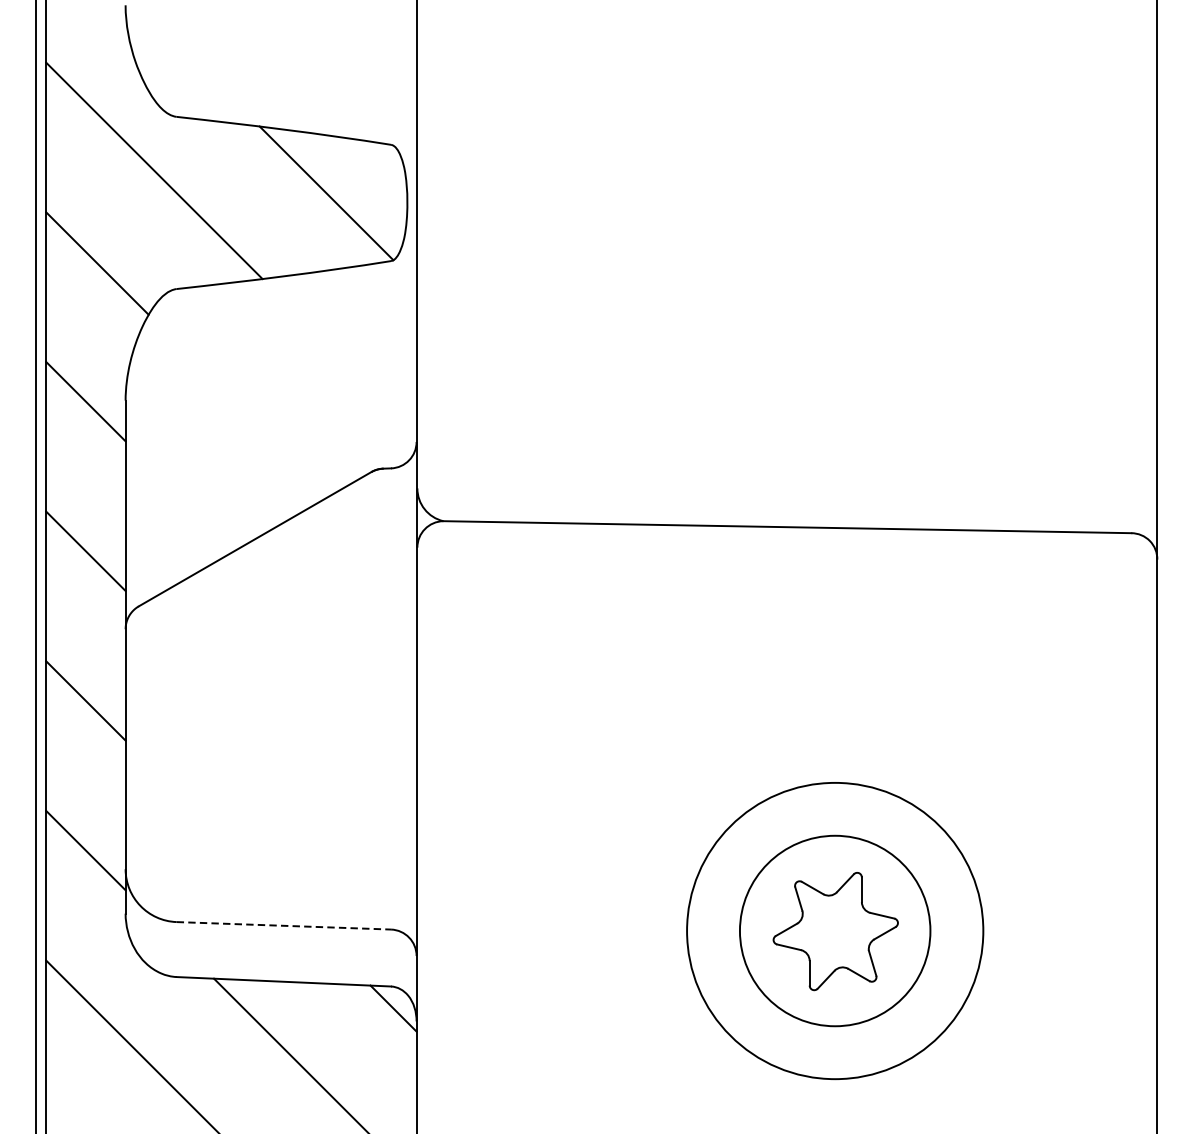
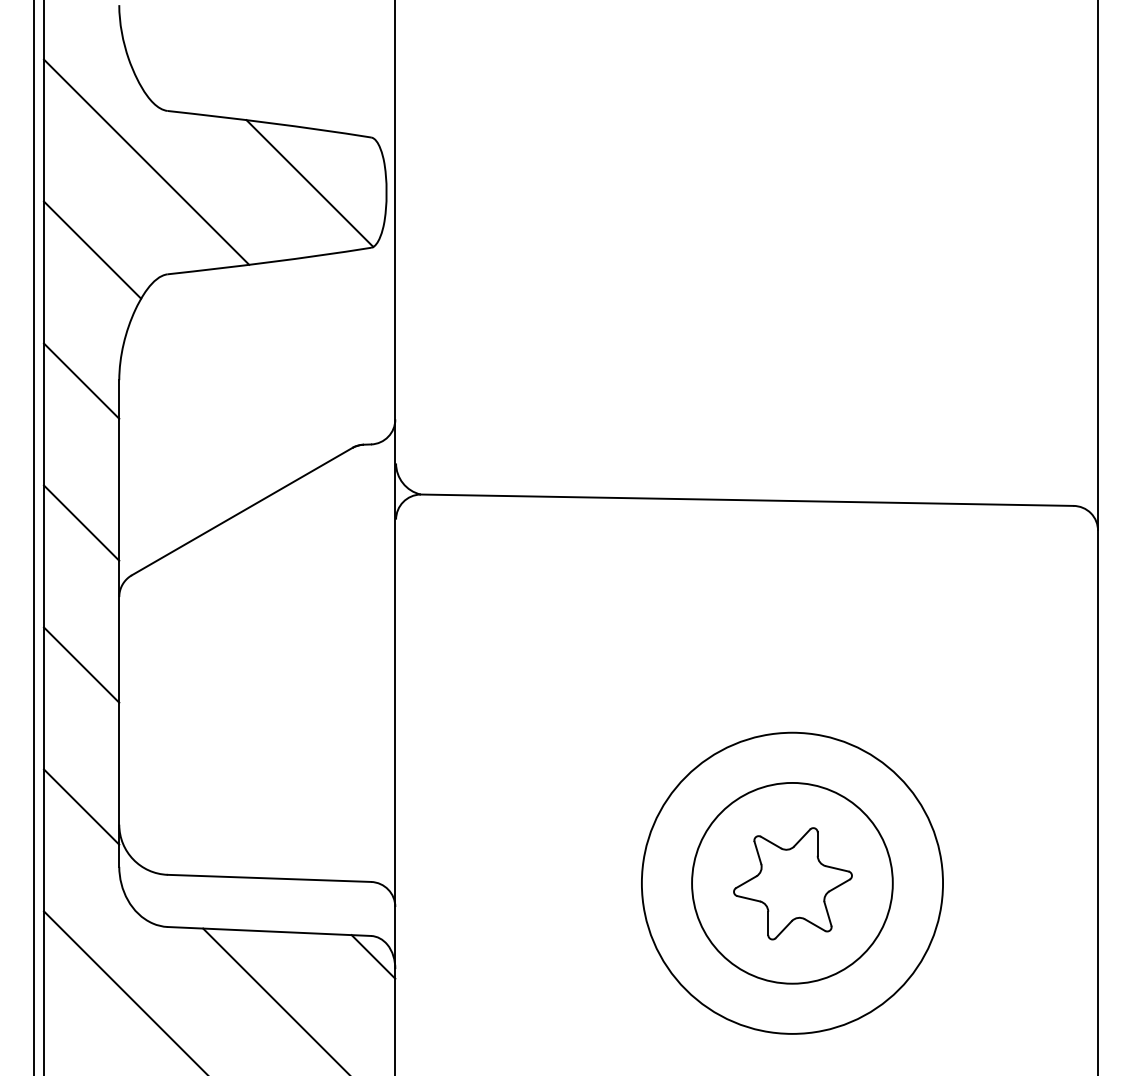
line: (283, 925) -> (269, 878), dashed -> solid
circle: (835, 930) -> (792, 882), size x0.71
circle: (835, 930) -> (792, 882), size x1.67

